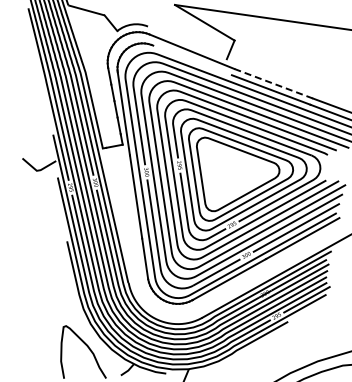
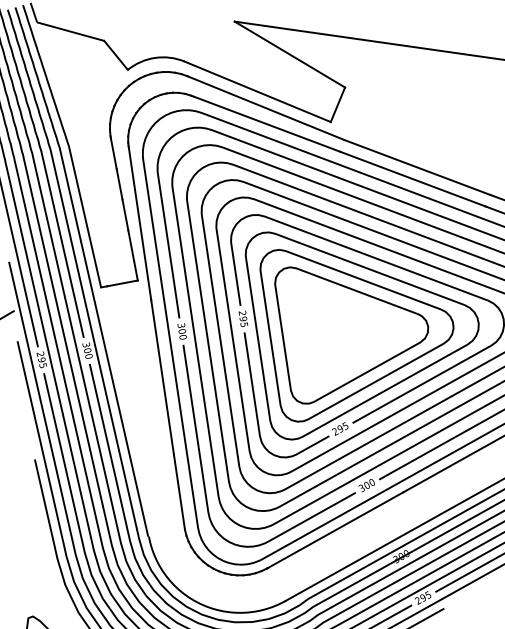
line: (187, 42) -> (257, 91), added
line: (192, 60) -> (267, 124), added
line: (273, 83) -> (417, 167), dashed -> solid

